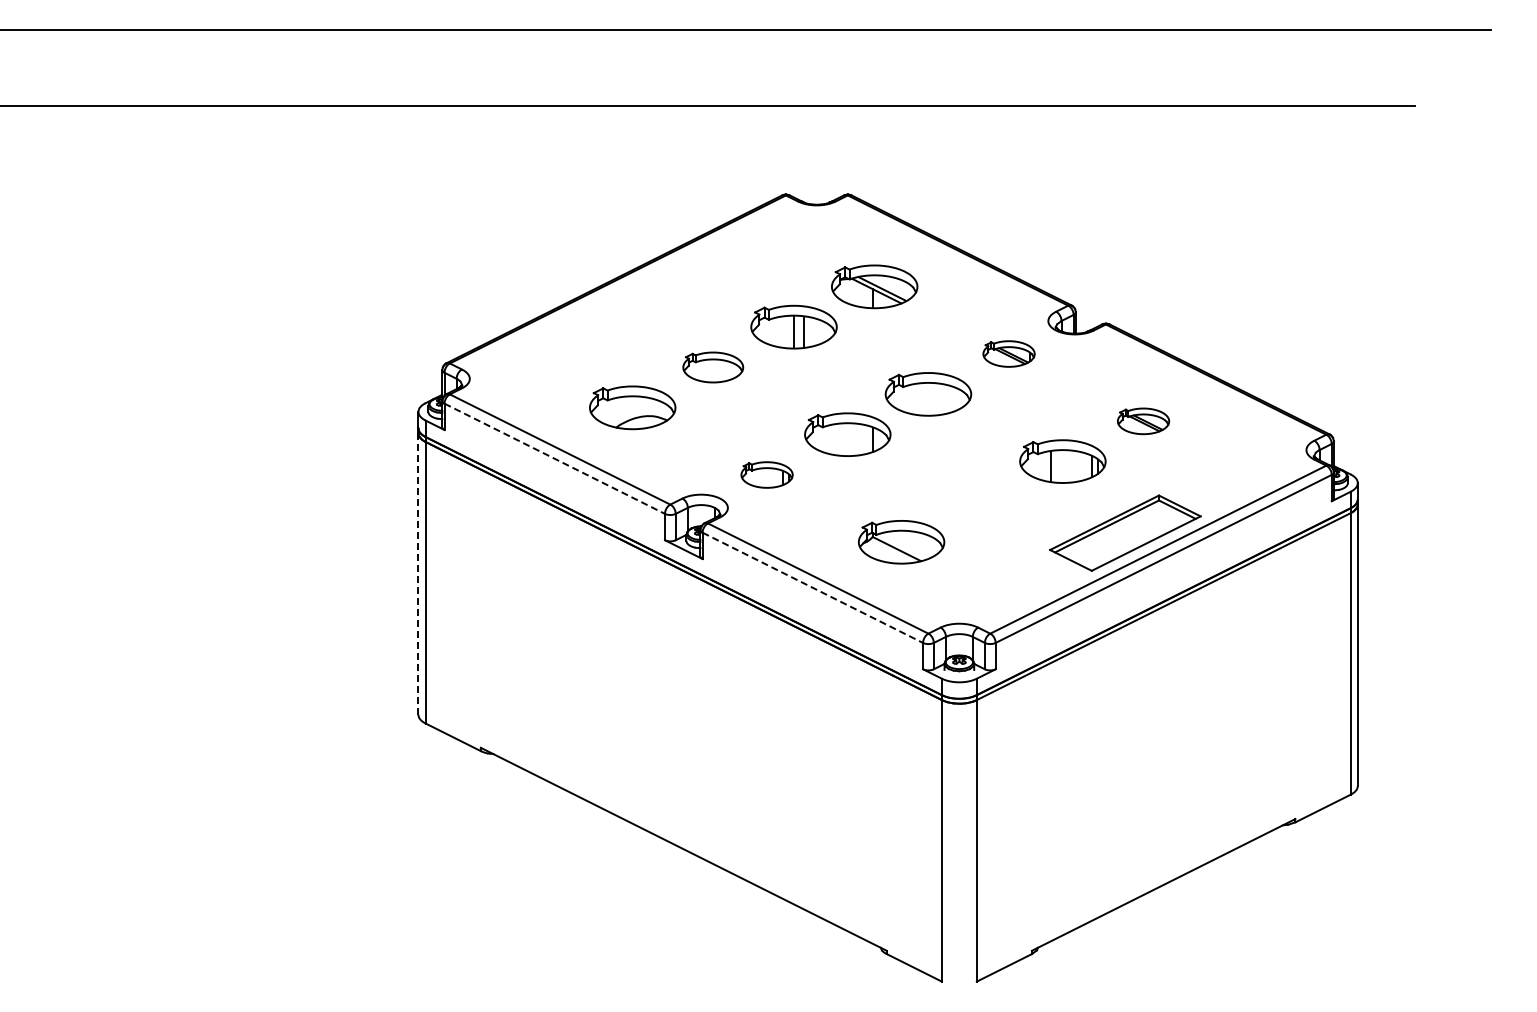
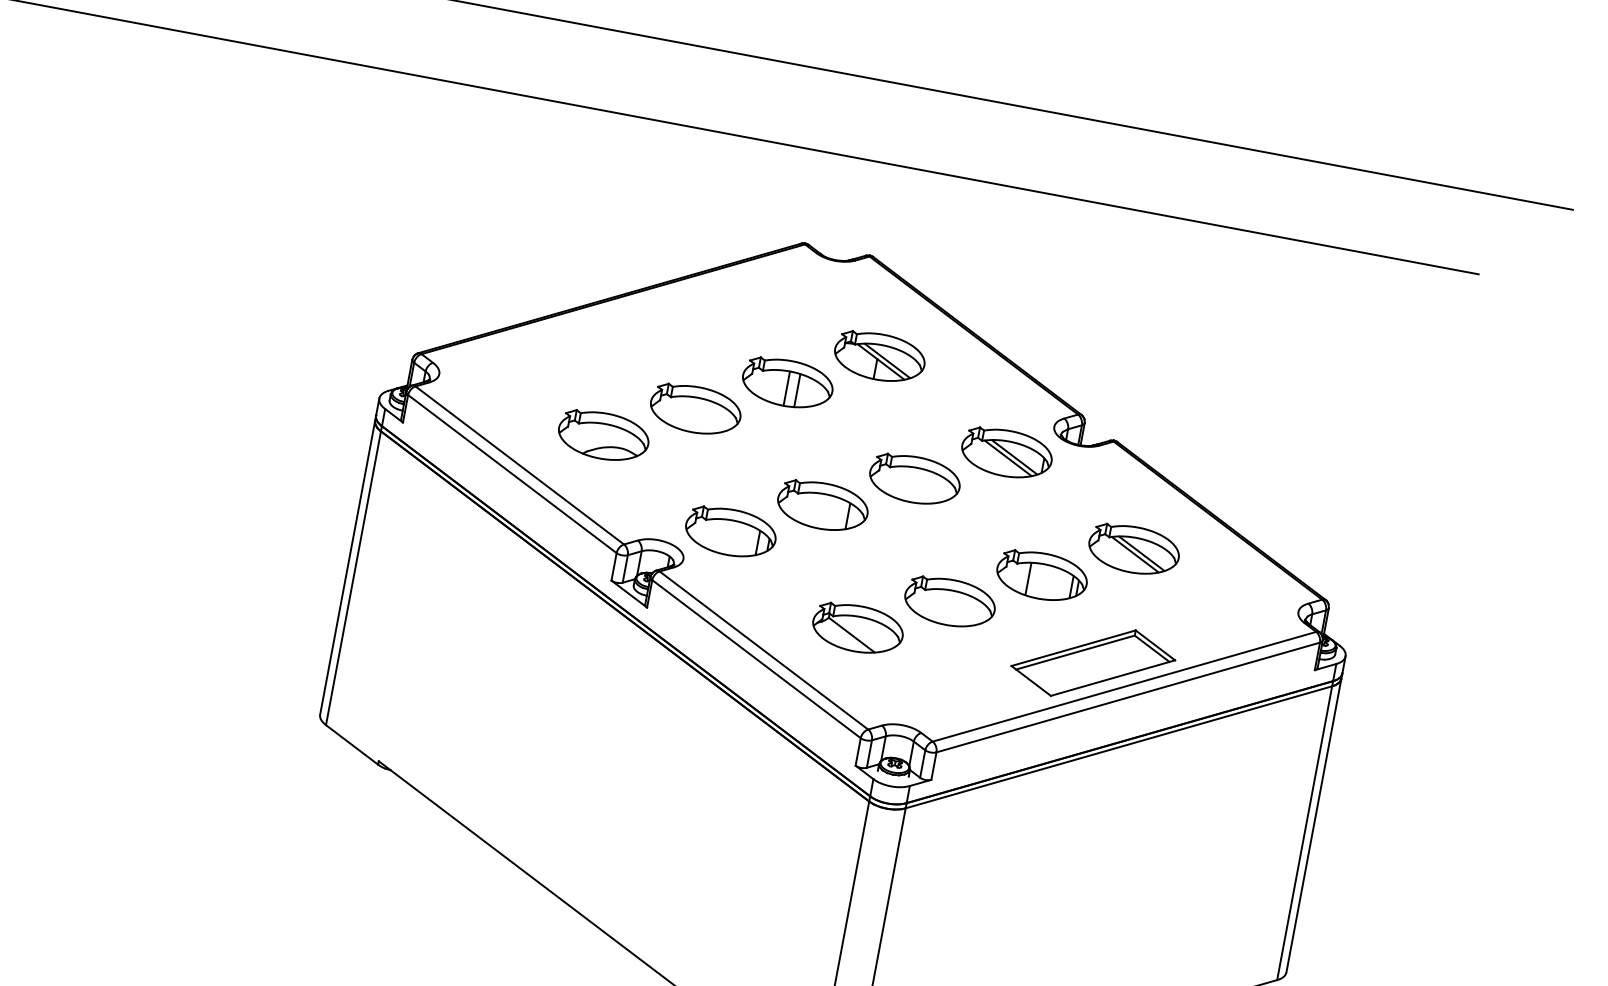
part: (1008, 353) -> (1006, 452), size x1.67
part: (712, 367) -> (694, 409), size x1.43
part: (1143, 421) -> (1134, 550), size x1.67
line: (555, 459) -> (513, 474), dashed -> solid
part: (766, 474) -> (730, 531), size x1.67
part: (981, 501) -> (949, 601), added
line: (418, 574) -> (347, 568), dashed -> solid
line: (813, 588) -> (757, 659), dashed -> solid

